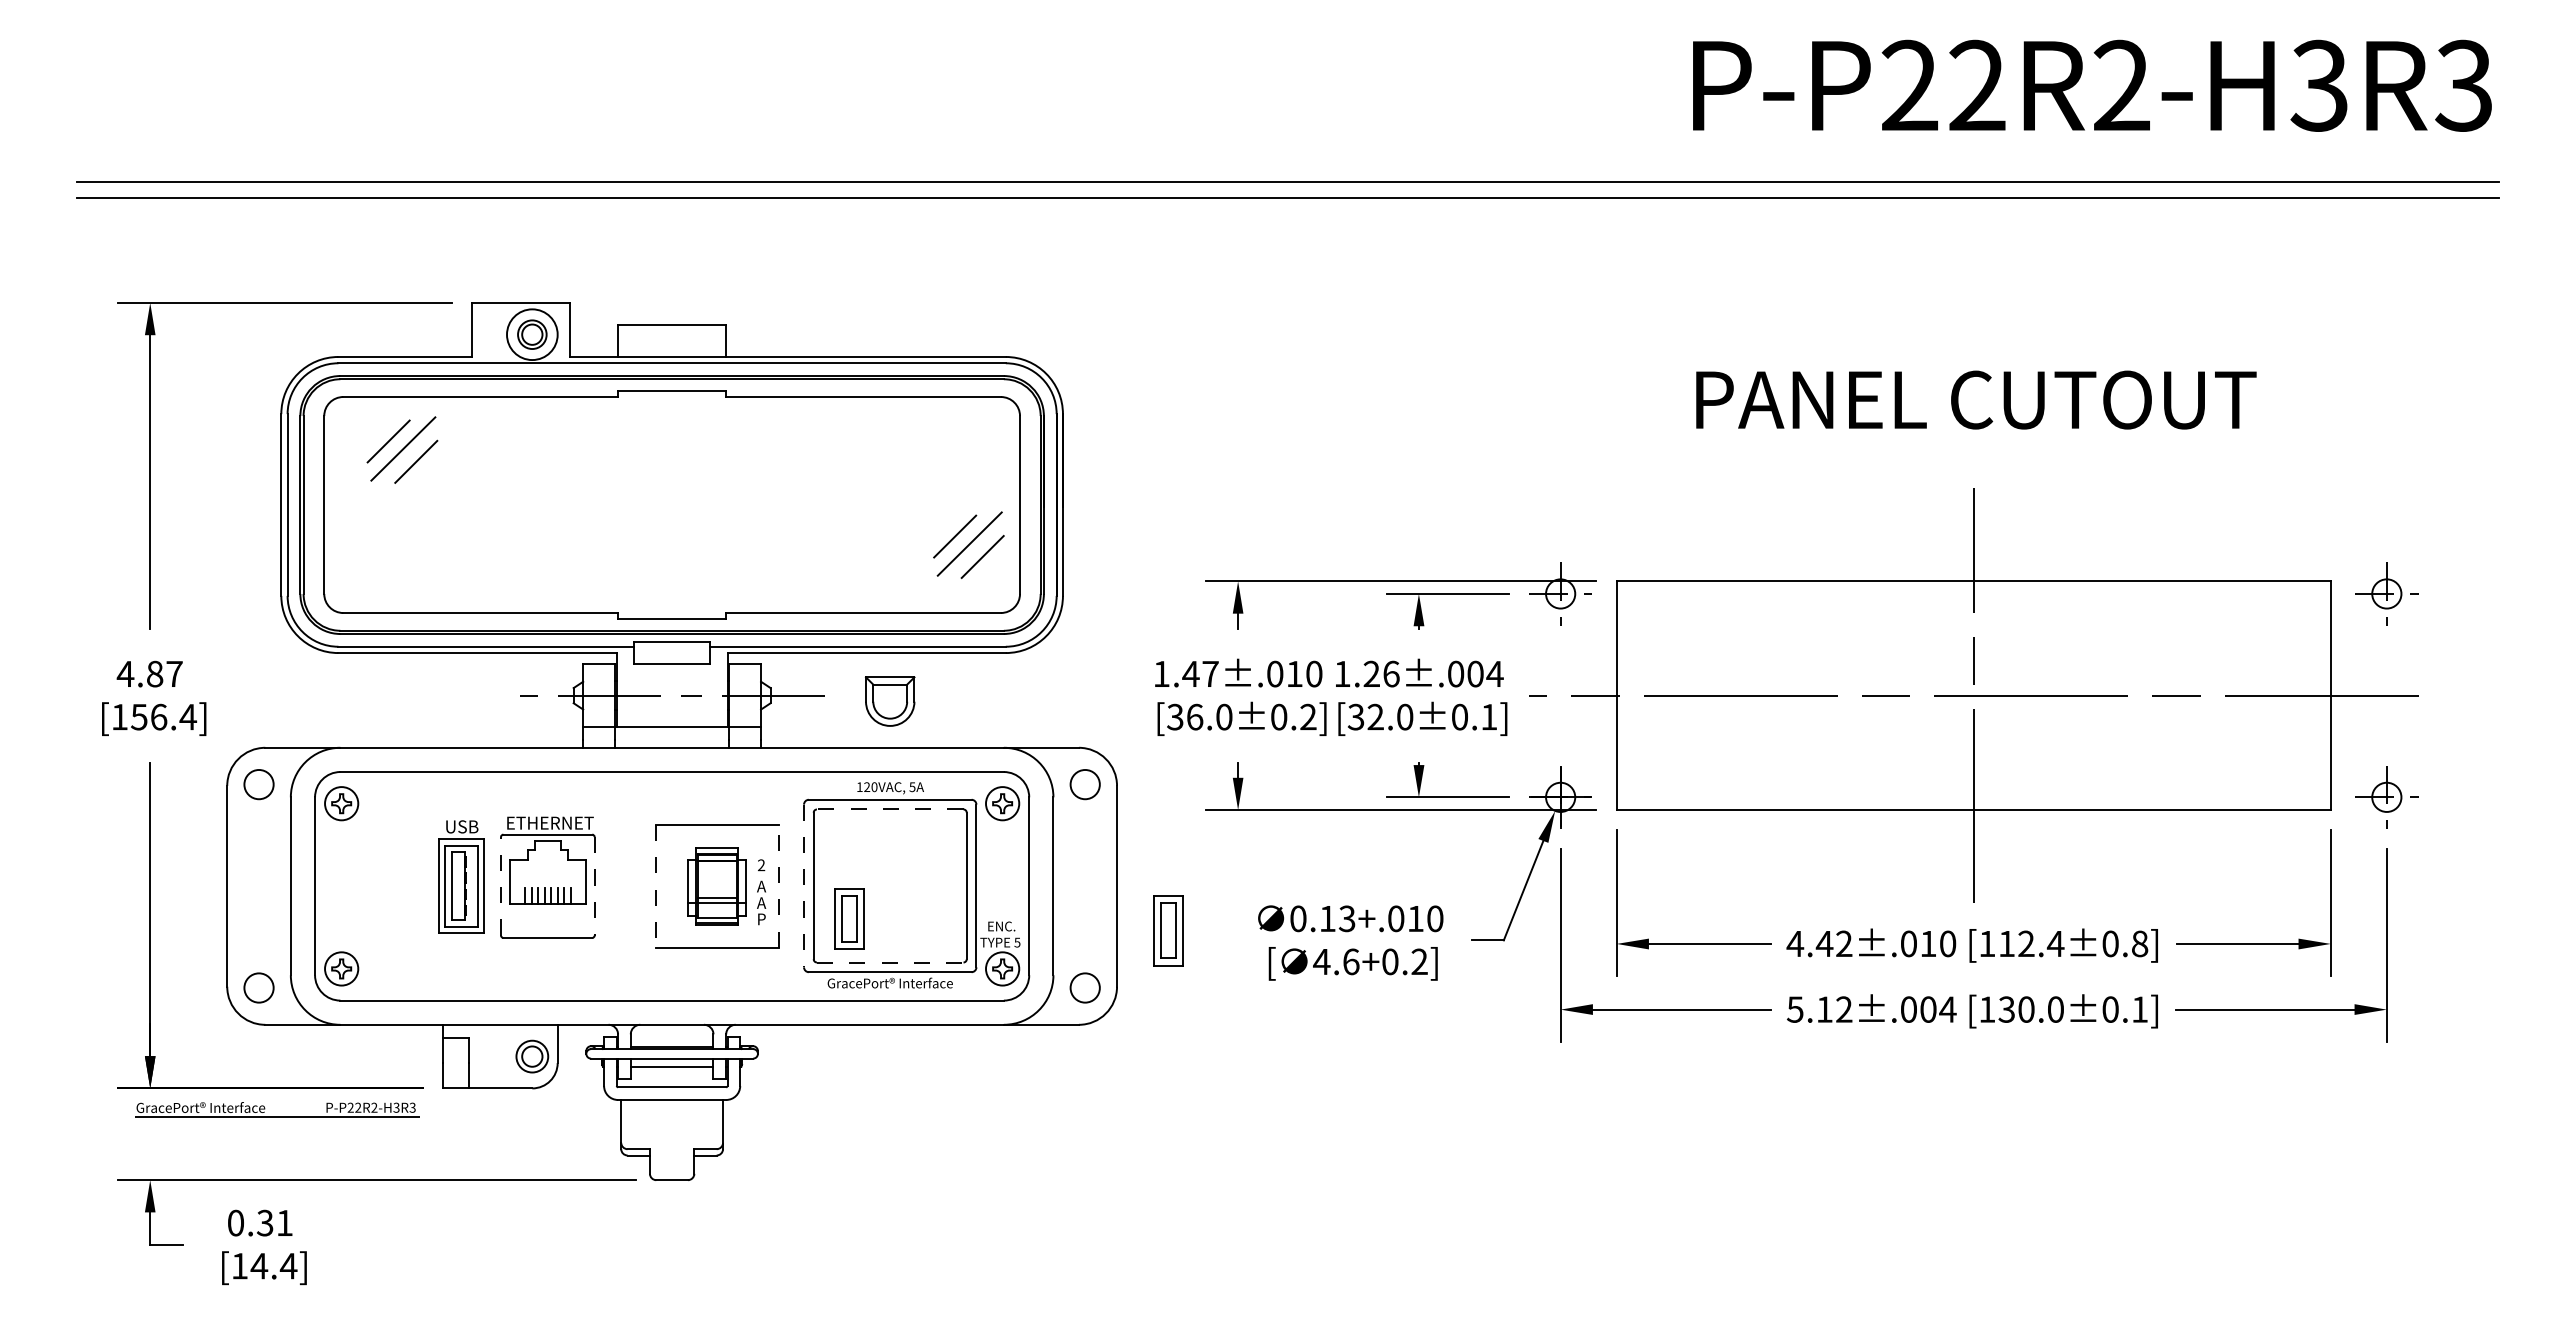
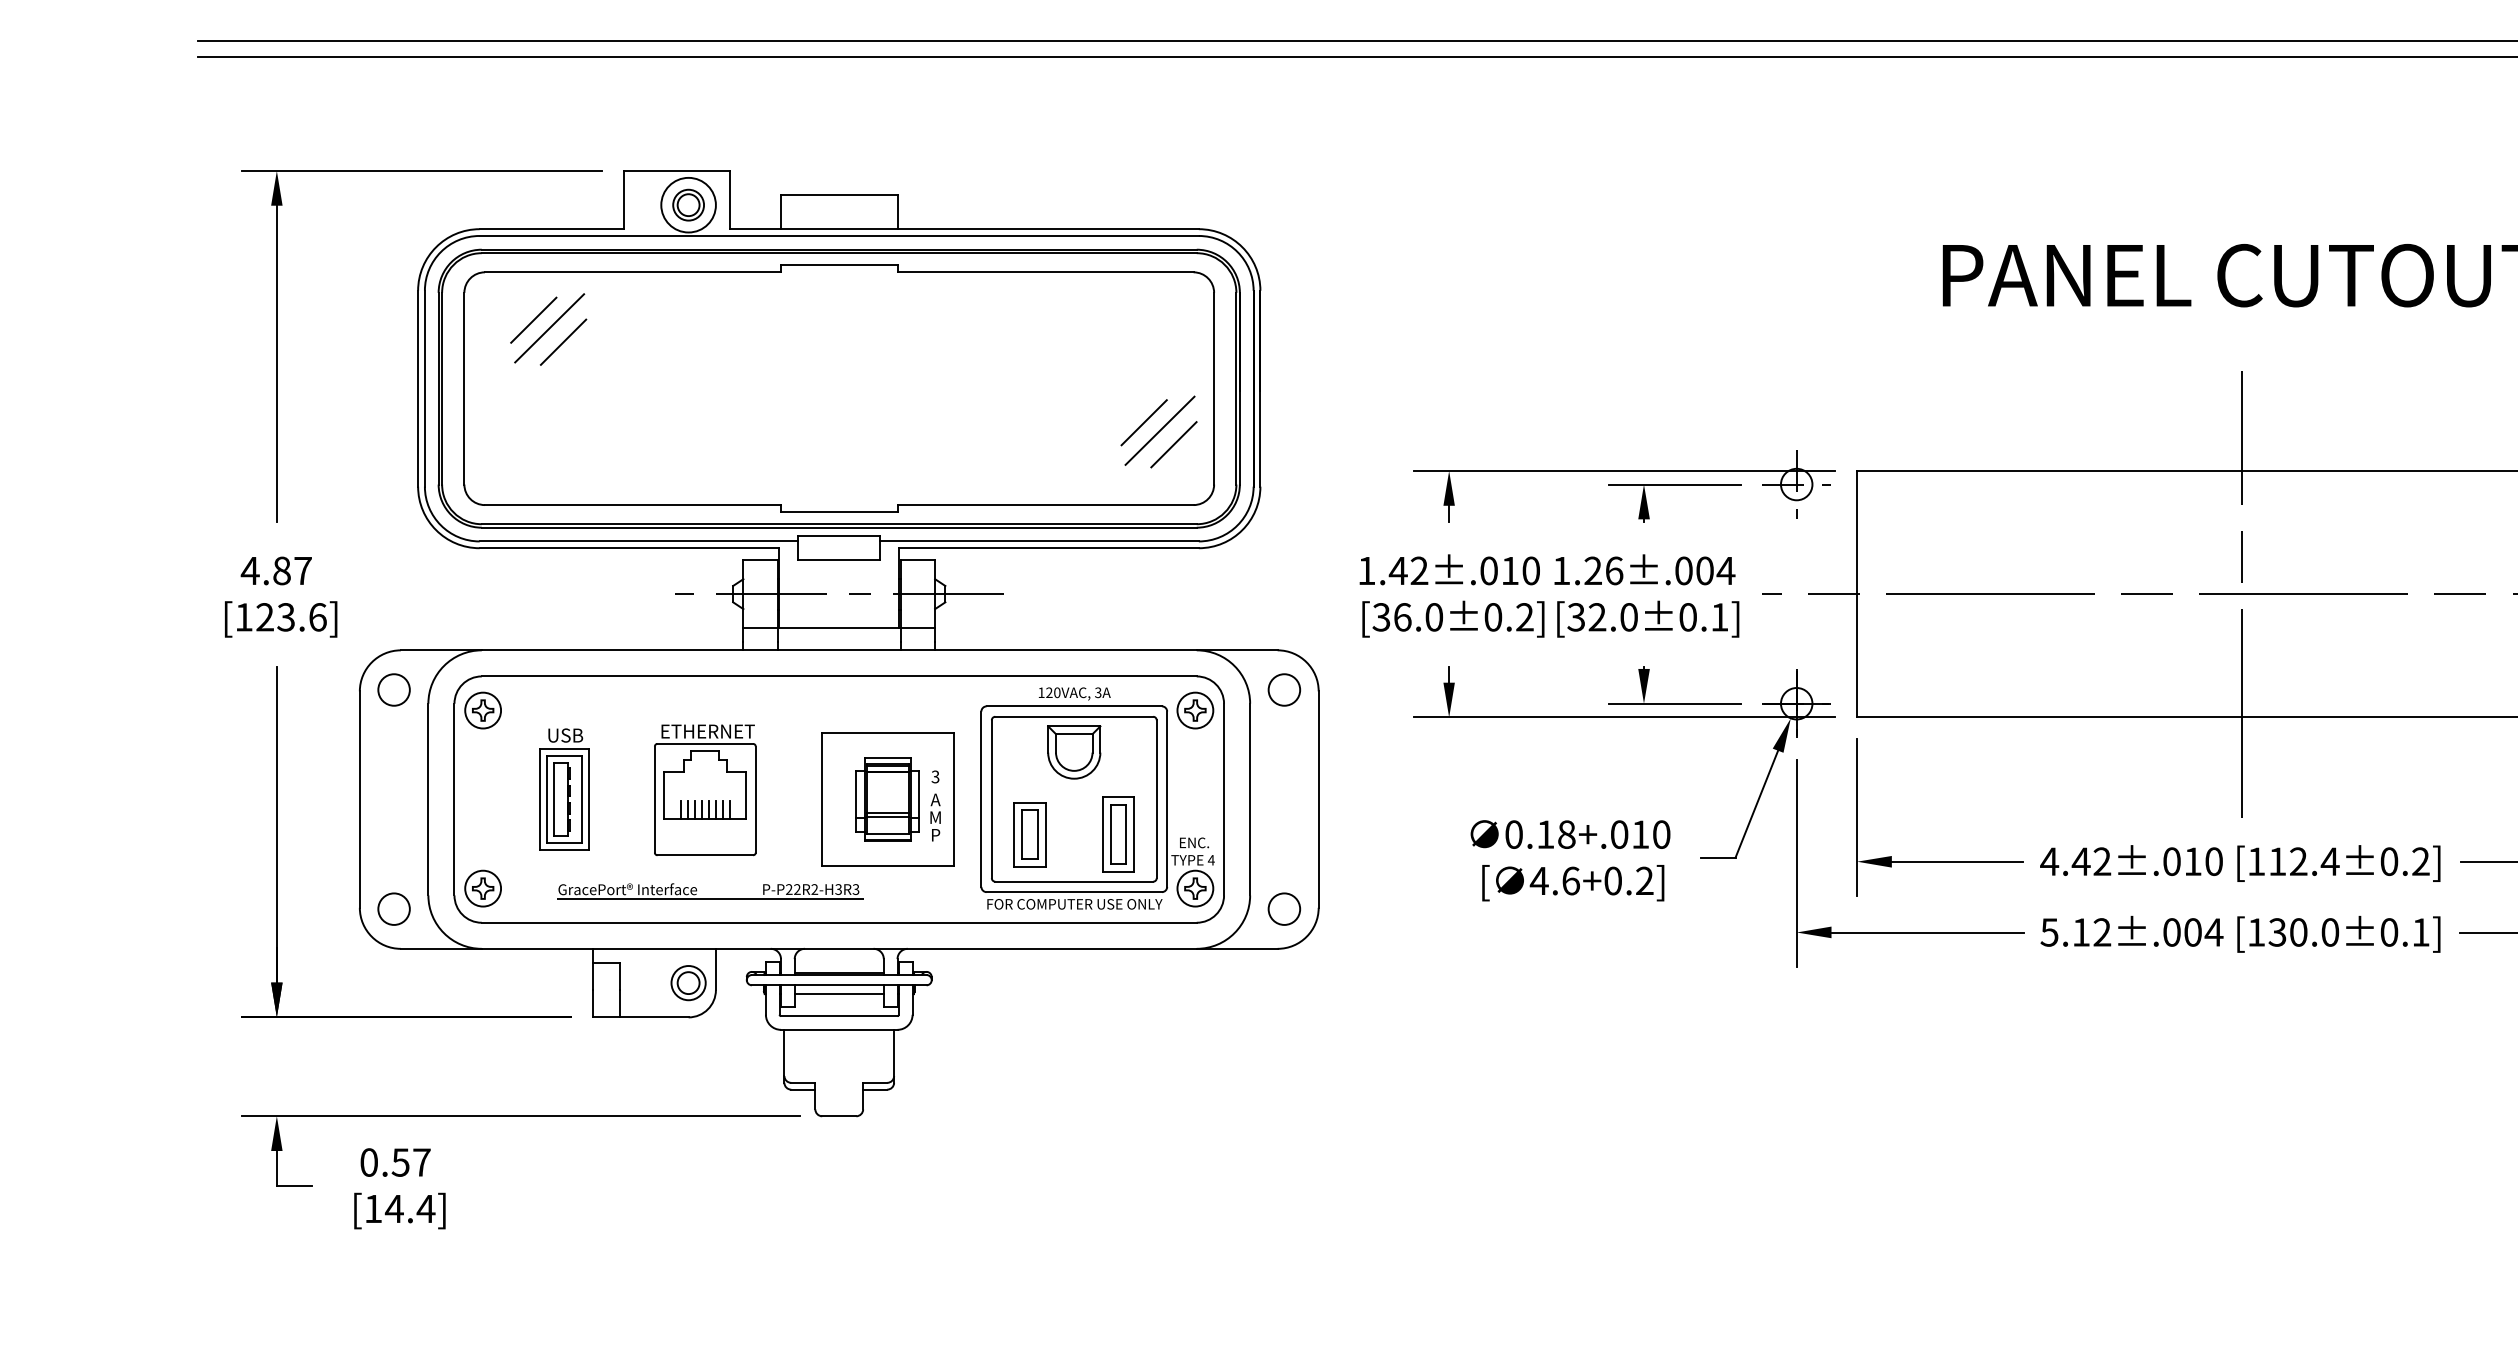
text: (1210, 673) -> (1419, 570), 1.47±.010 -> 1.42±.010
part: (890, 701) -> (1074, 752), moved
text: (164, 716) -> (292, 616), [156.4] -> [123.6]
text: (912, 786) -> (1098, 692), 5A -> 3A
line: (889, 809) -> (1073, 716), dashed -> solid
text: (761, 865) -> (935, 777), 2 -> 3
part: (461, 876) -> (564, 789), moved
line: (501, 885) -> (655, 798), dashed -> solid
line: (778, 885) -> (953, 798), dashed -> solid
line: (594, 886) -> (755, 799), dashed -> solid
line: (655, 886) -> (821, 799), dashed -> solid
line: (804, 886) -> (981, 799), dashed -> solid
text: (761, 902) -> (935, 817), A -> M
text: (1346, 918) -> (1565, 834), 0.13+.010 -> 0.18+.010
part: (1168, 930) -> (1118, 834), moved
text: (1017, 942) -> (1211, 860), 5 -> 4
text: (2139, 943) -> (2420, 861), [112.4±0.8] -> [112.4±0.2]
line: (890, 962) -> (1074, 881), dashed -> solid
text: (890, 982) -> (1074, 903), GracePort® Interface -> FOR COMPUTER USE ONLY
part: (277, 1116) -> (710, 898), moved
text: (274, 1222) -> (410, 1161), 0.31 -> 0.57

